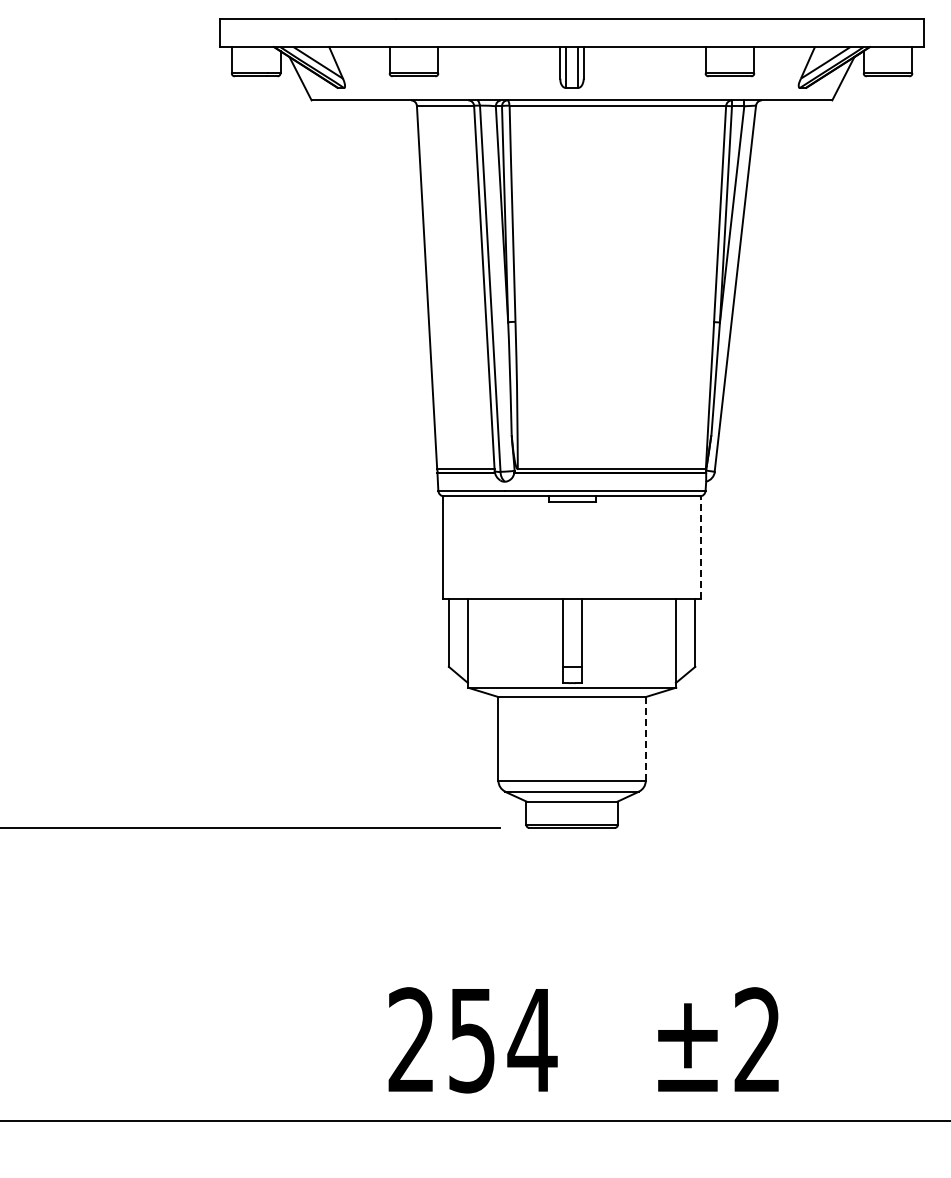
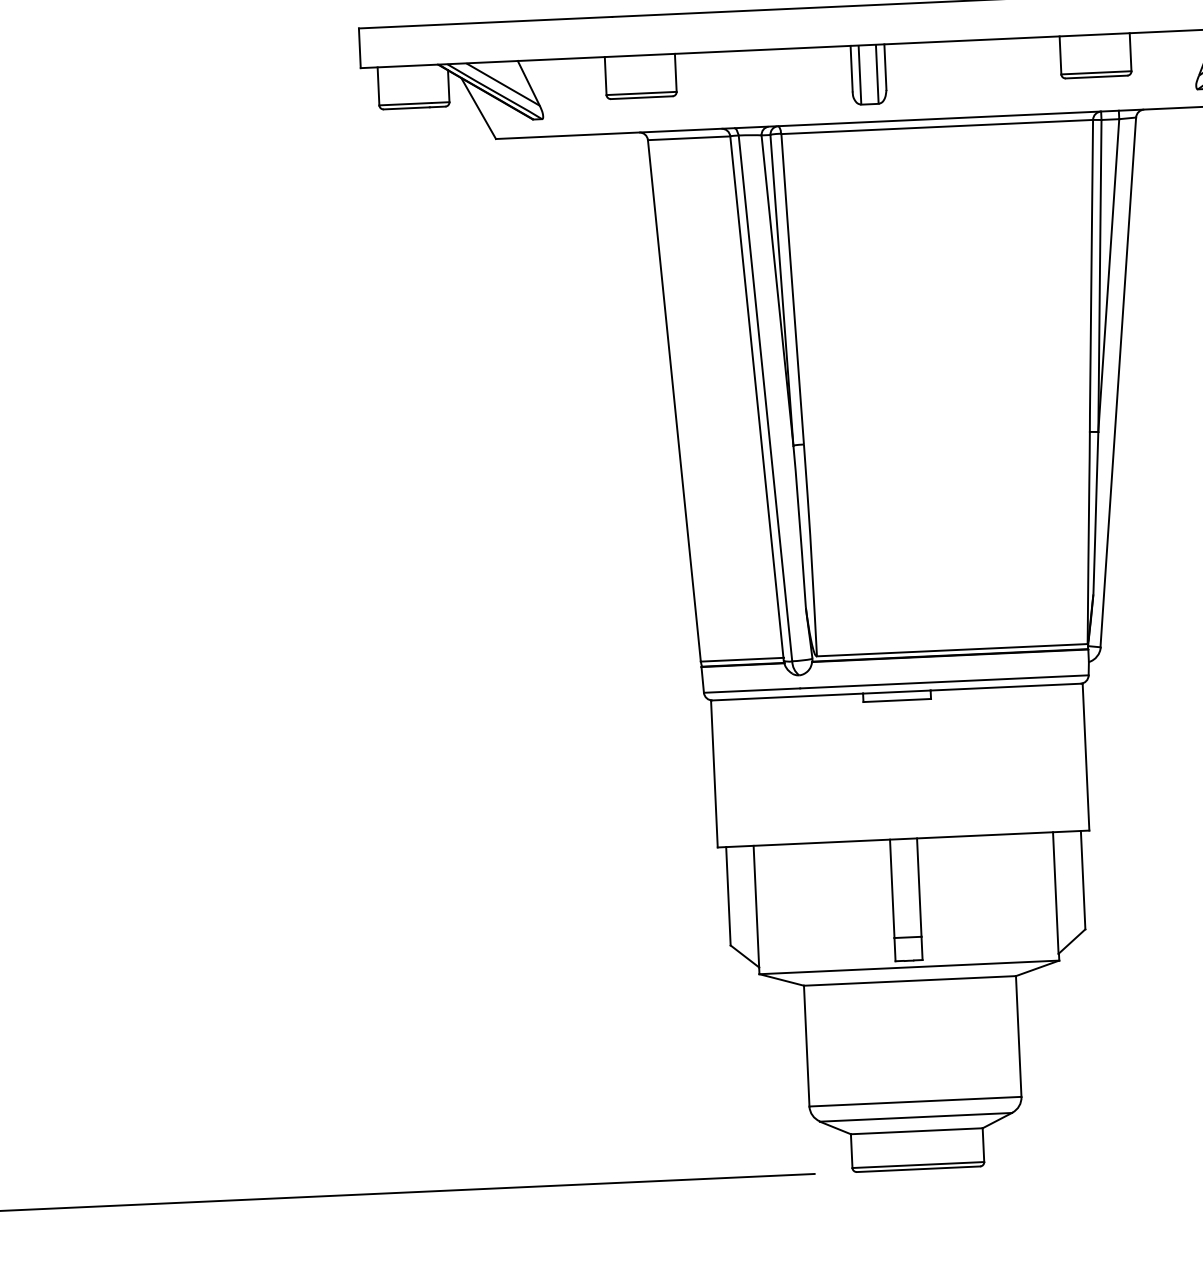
line: (701, 546) -> (1086, 755), dashed -> solid
line: (645, 739) -> (1018, 1037), dashed -> solid

